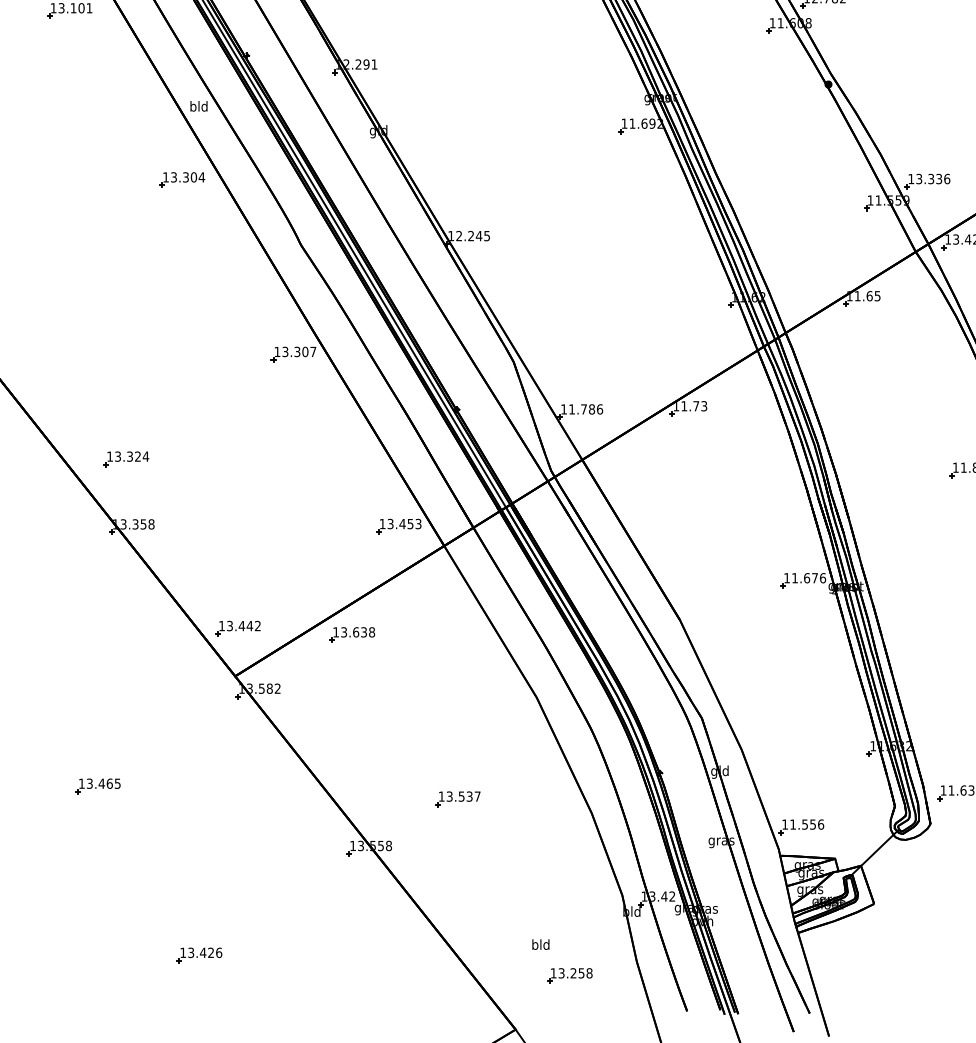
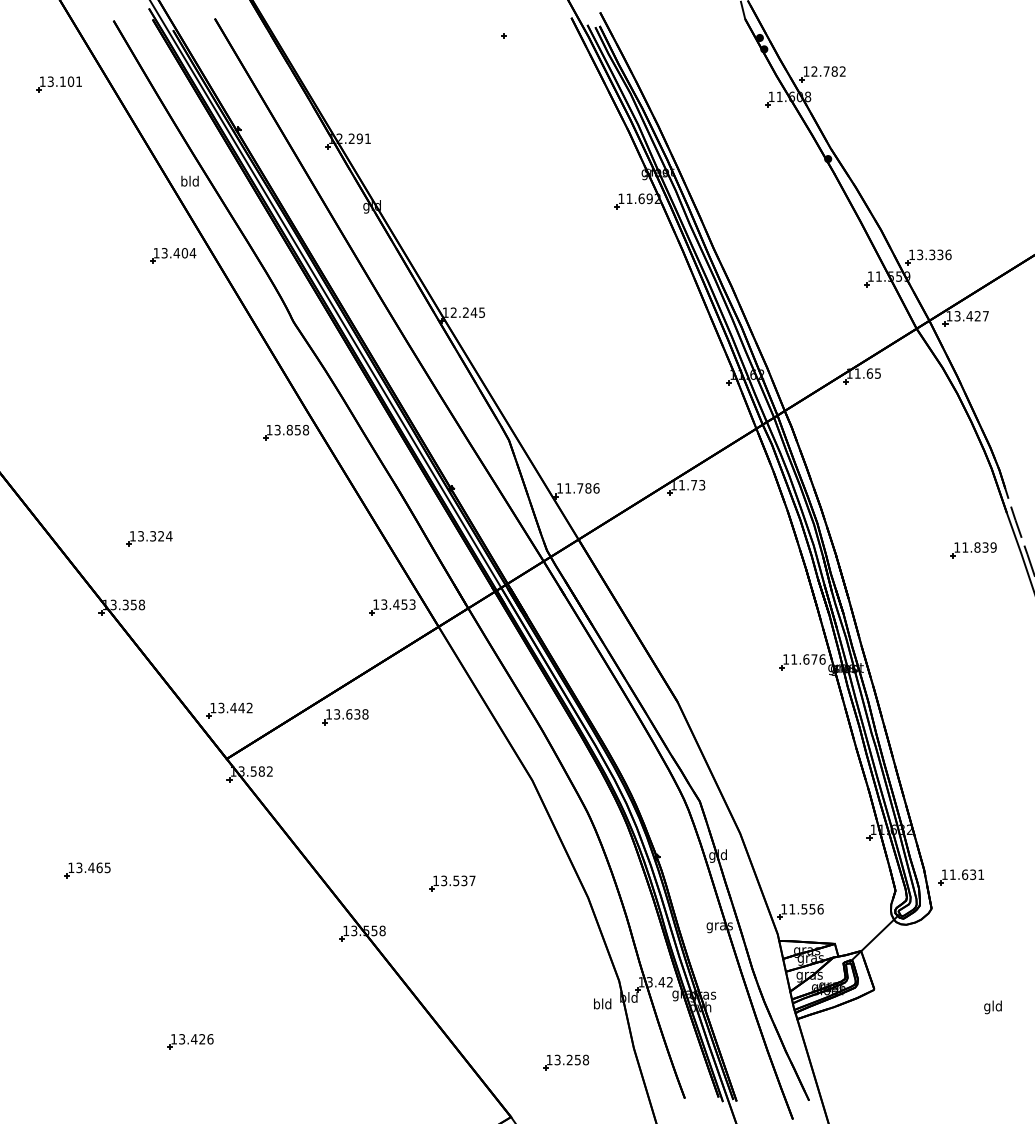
text: (185, 177) -> (176, 253), 13.304 -> 13.404
text: (304, 351) -> (297, 429), 13.307 -> 13.858
part: (126, 458) -> (149, 538), moved
text: (540, 944) -> (602, 1003), moved

